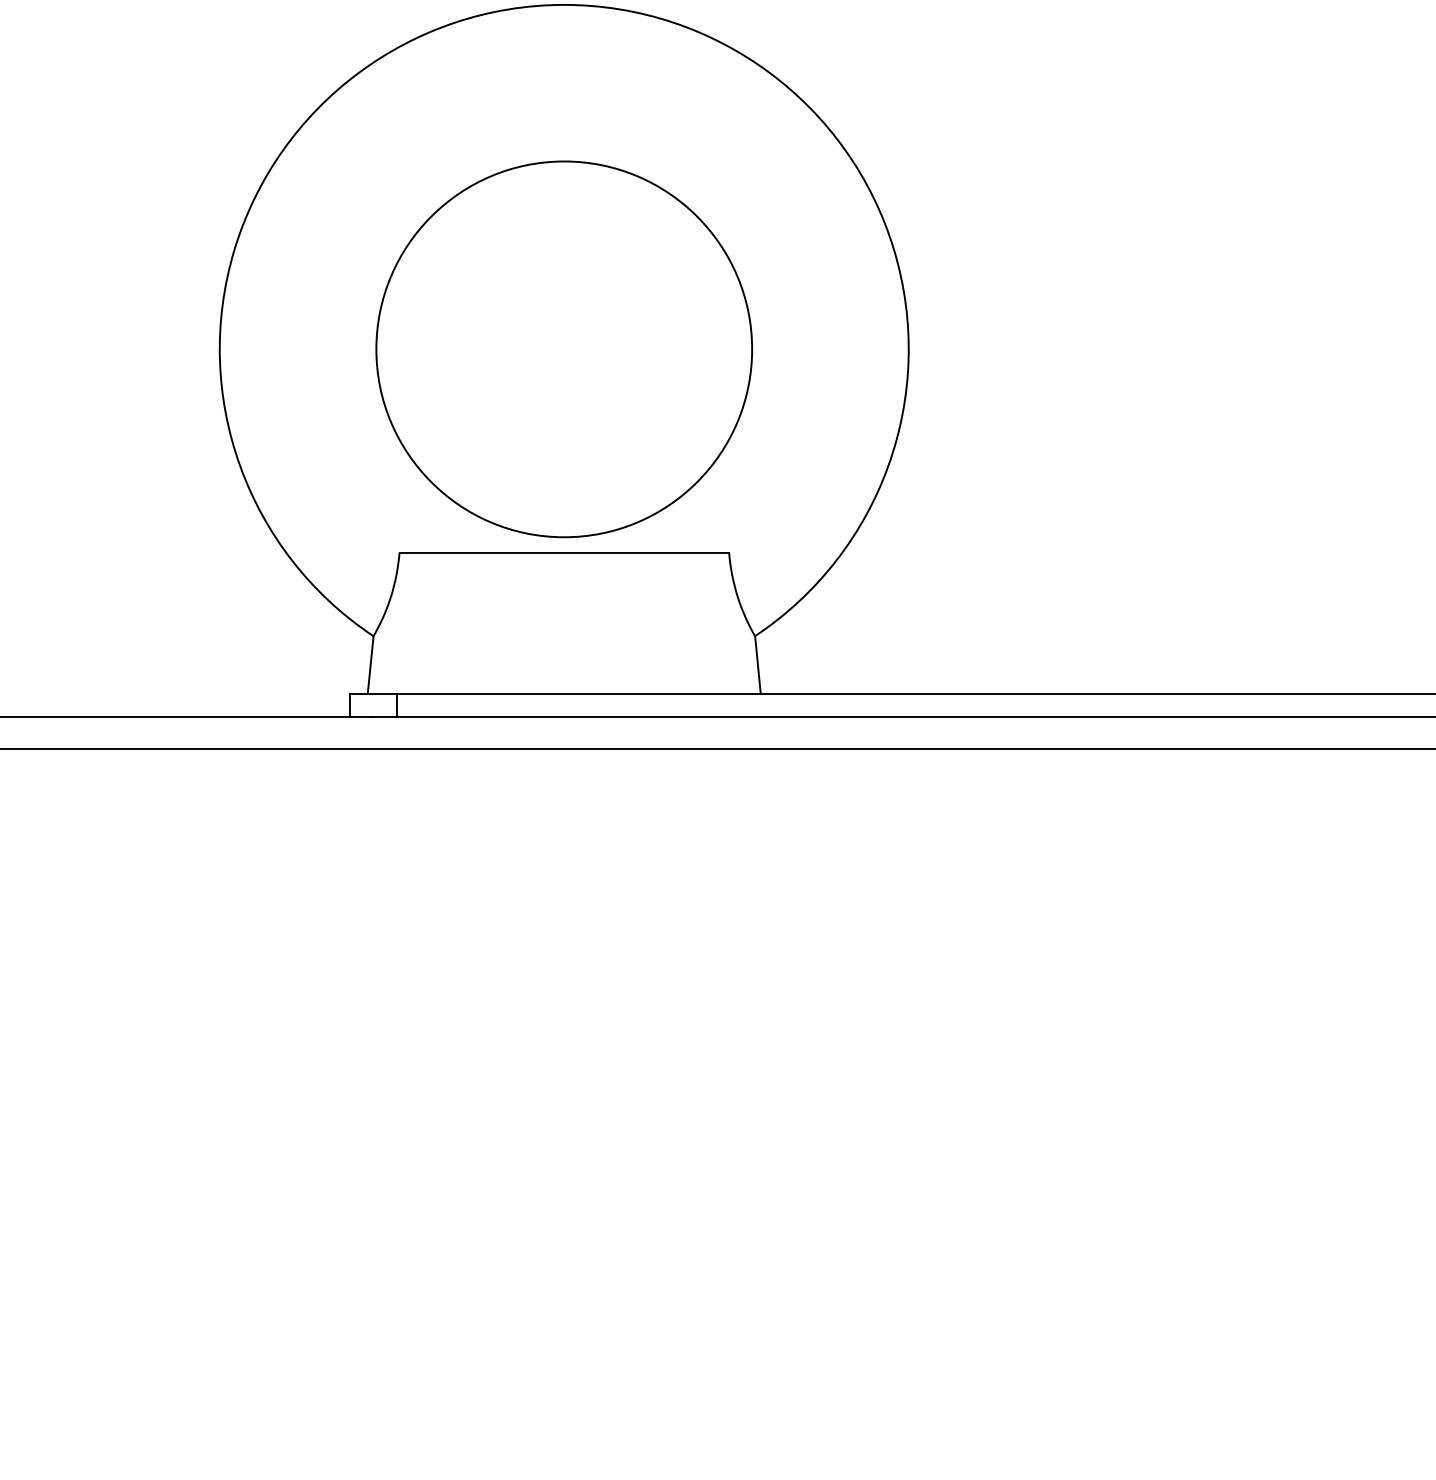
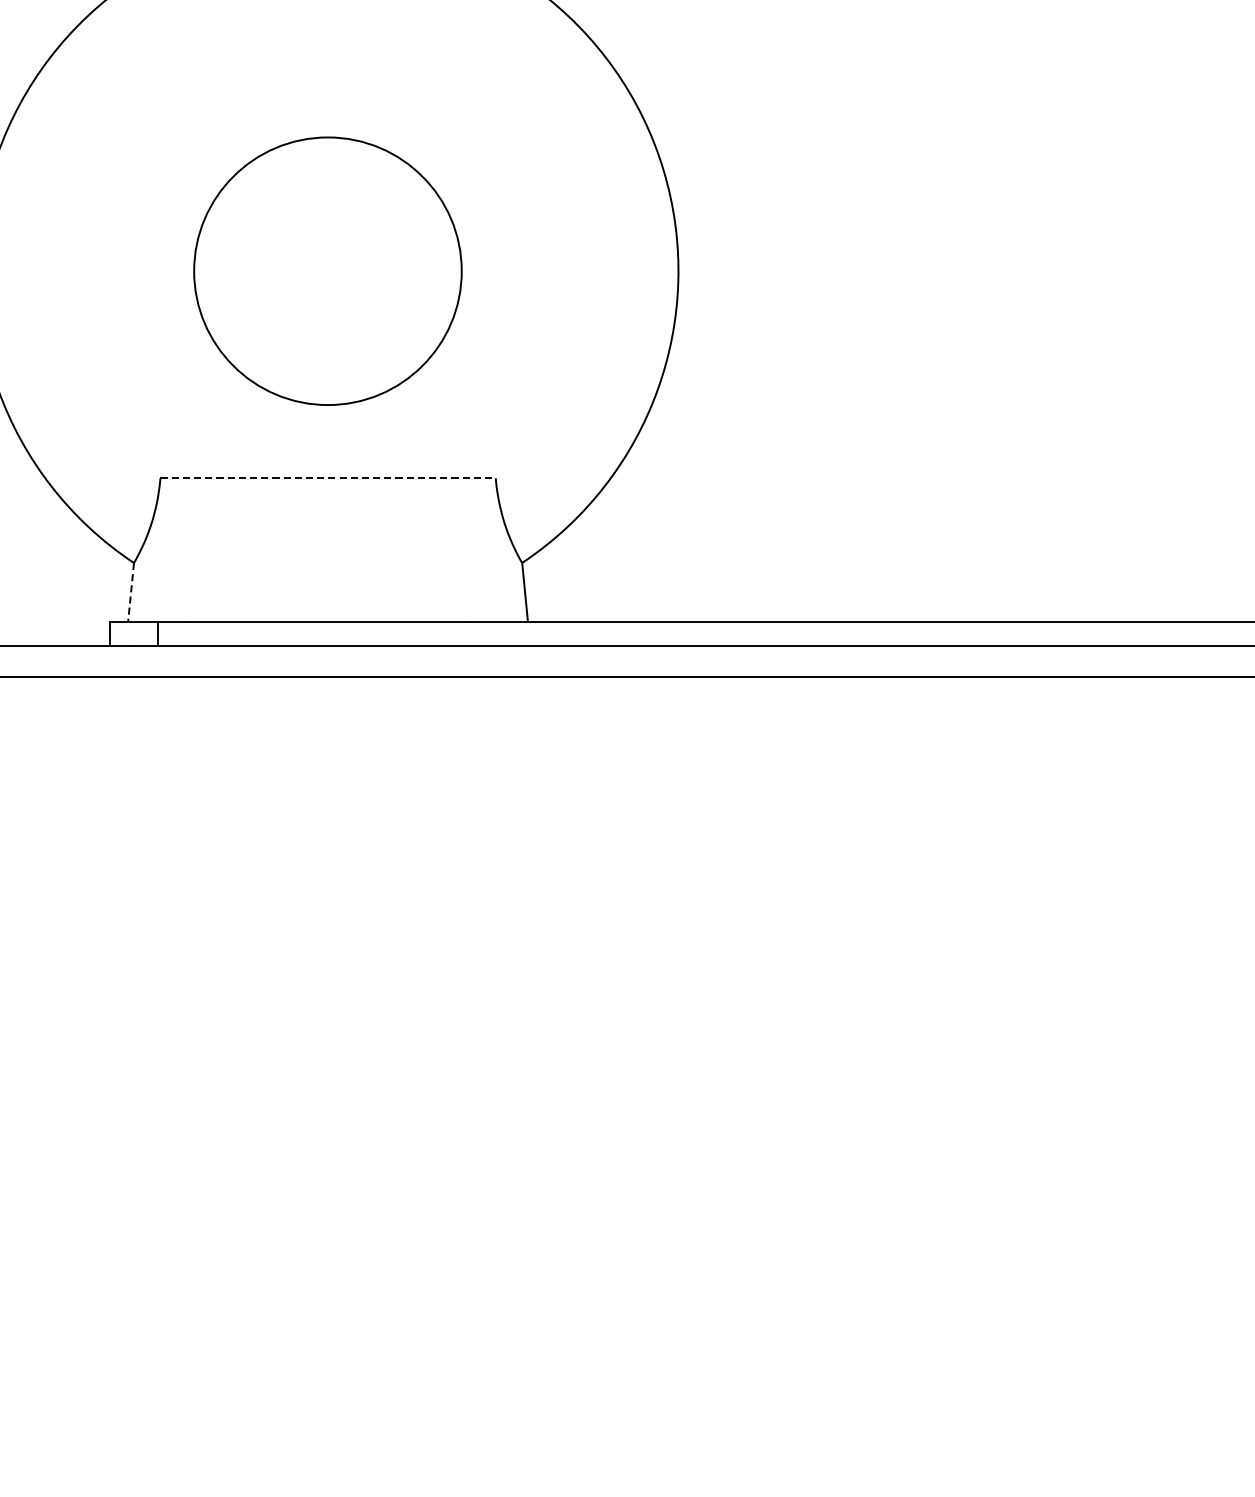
circle: (563, 349) -> (327, 271), size x0.7
line: (564, 552) -> (328, 477), solid -> dashed
line: (370, 665) -> (130, 592), solid -> dashed

